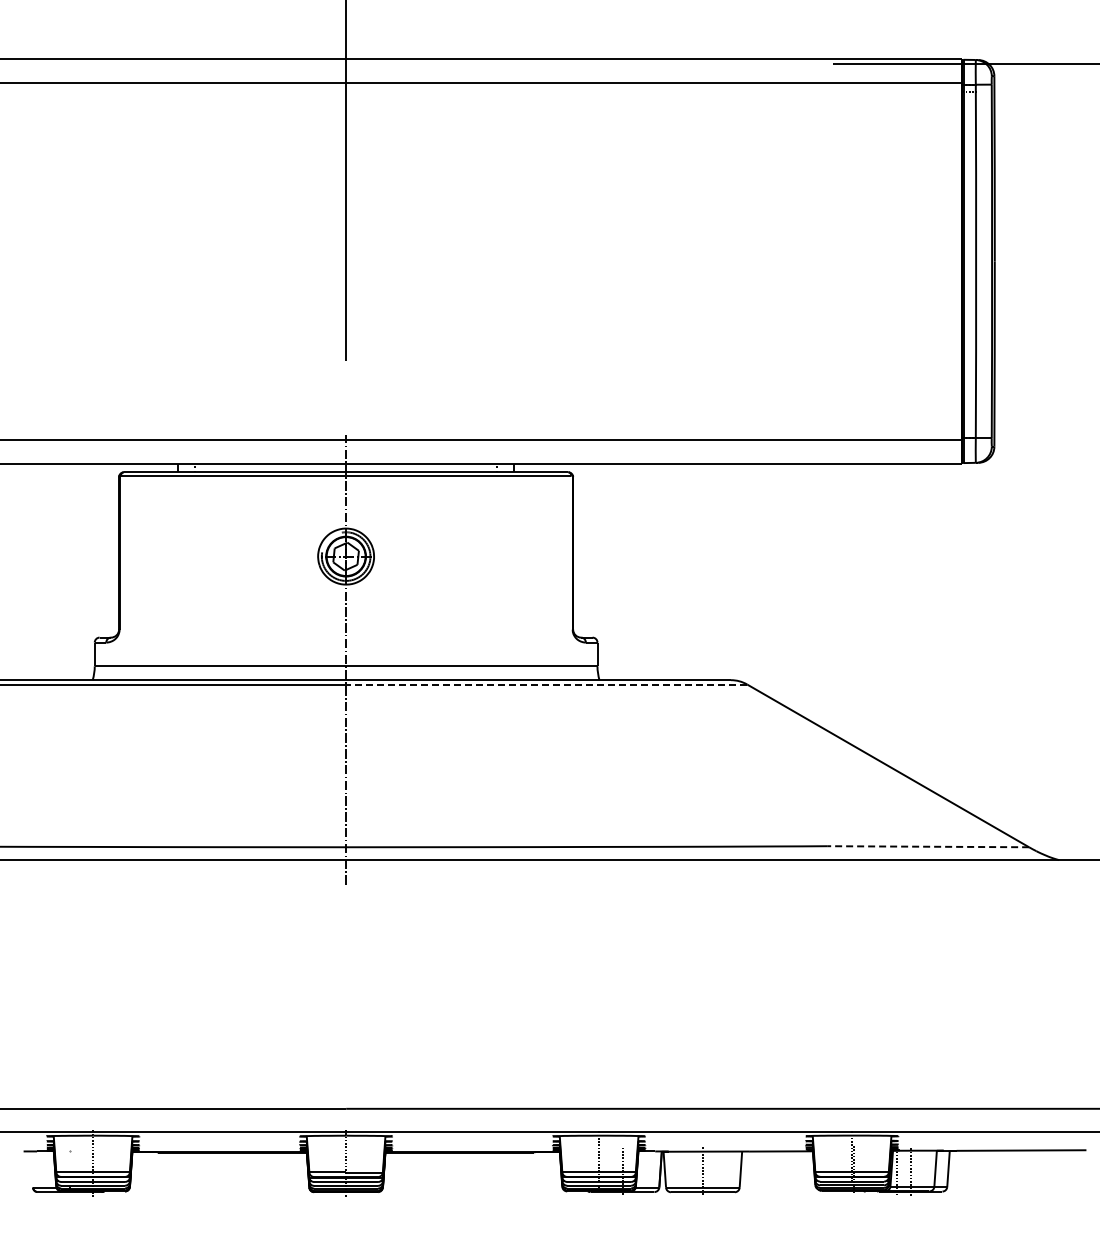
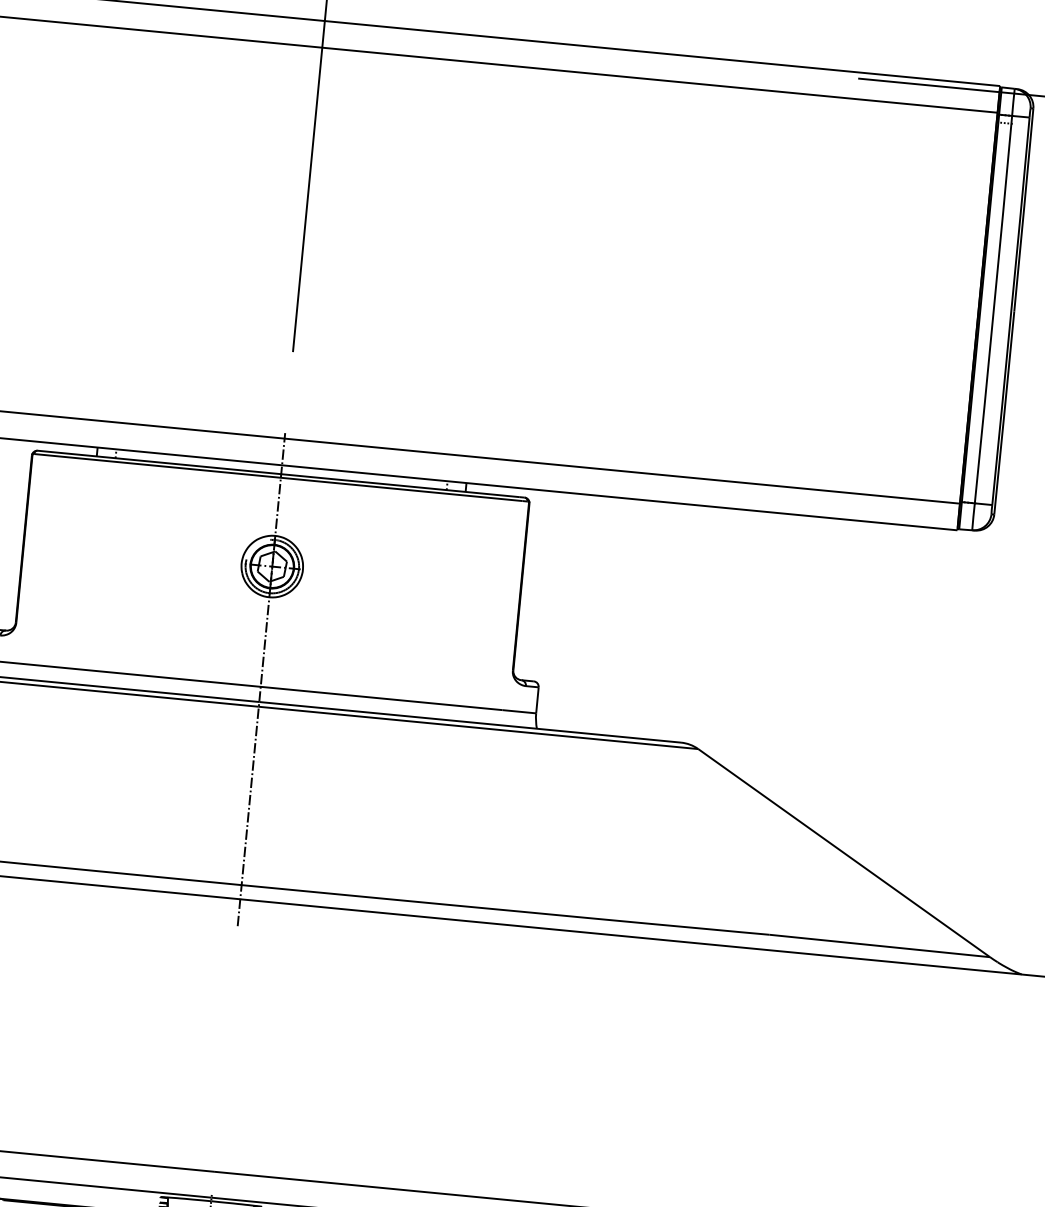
line: (546, 684) -> (478, 727), dashed -> solid
line: (928, 846) -> (879, 945), dashed -> solid

